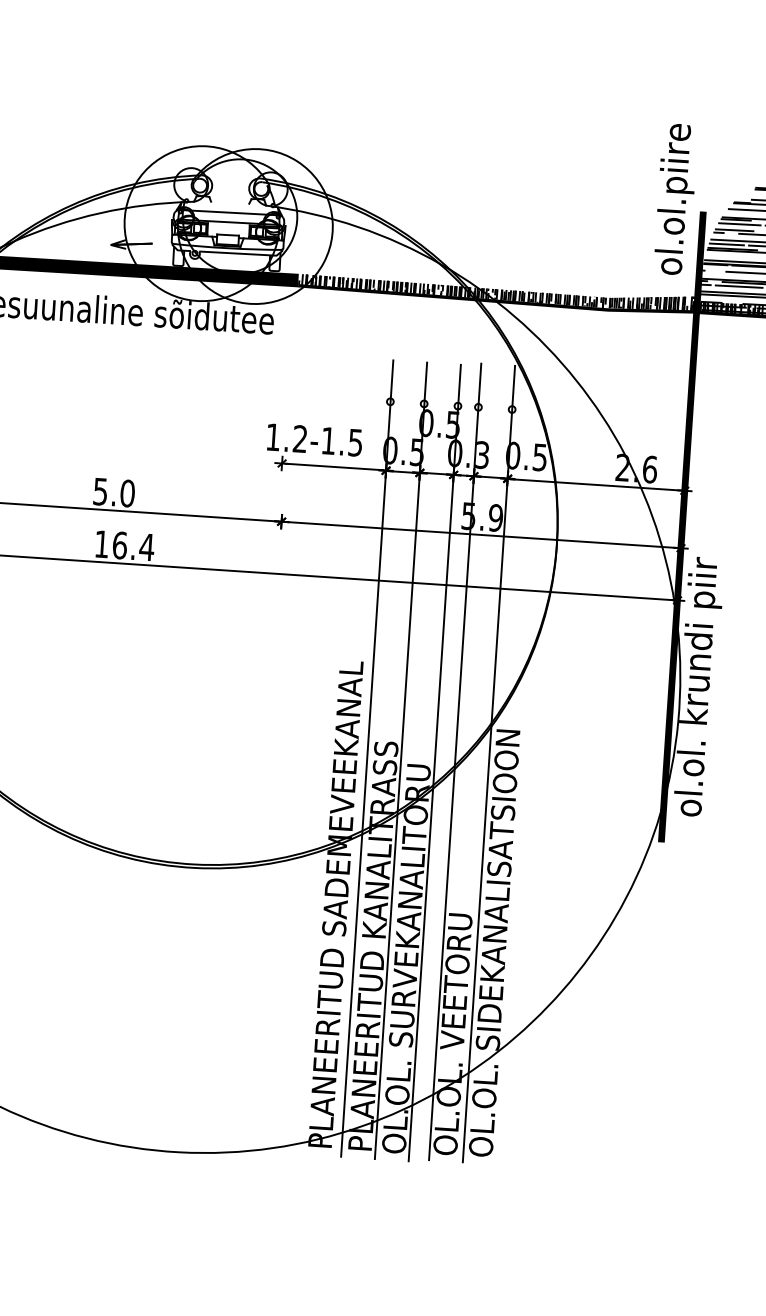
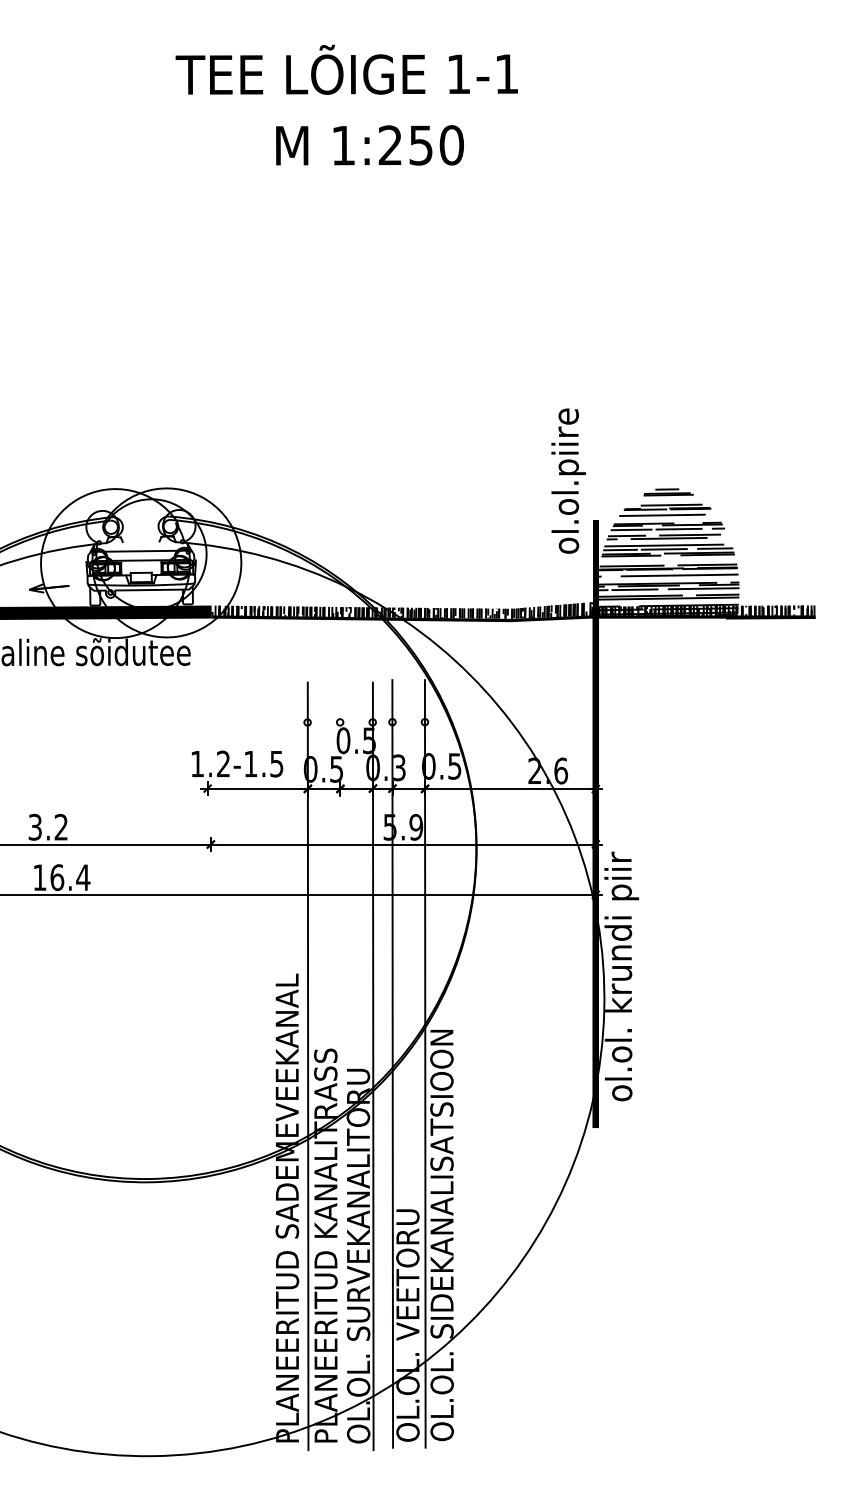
text: (675, 198) -> (568, 480), moved
text: (114, 491) -> (48, 826), 5.0 -> 3.2
line: (400, 760) -> (340, 1066), removed

